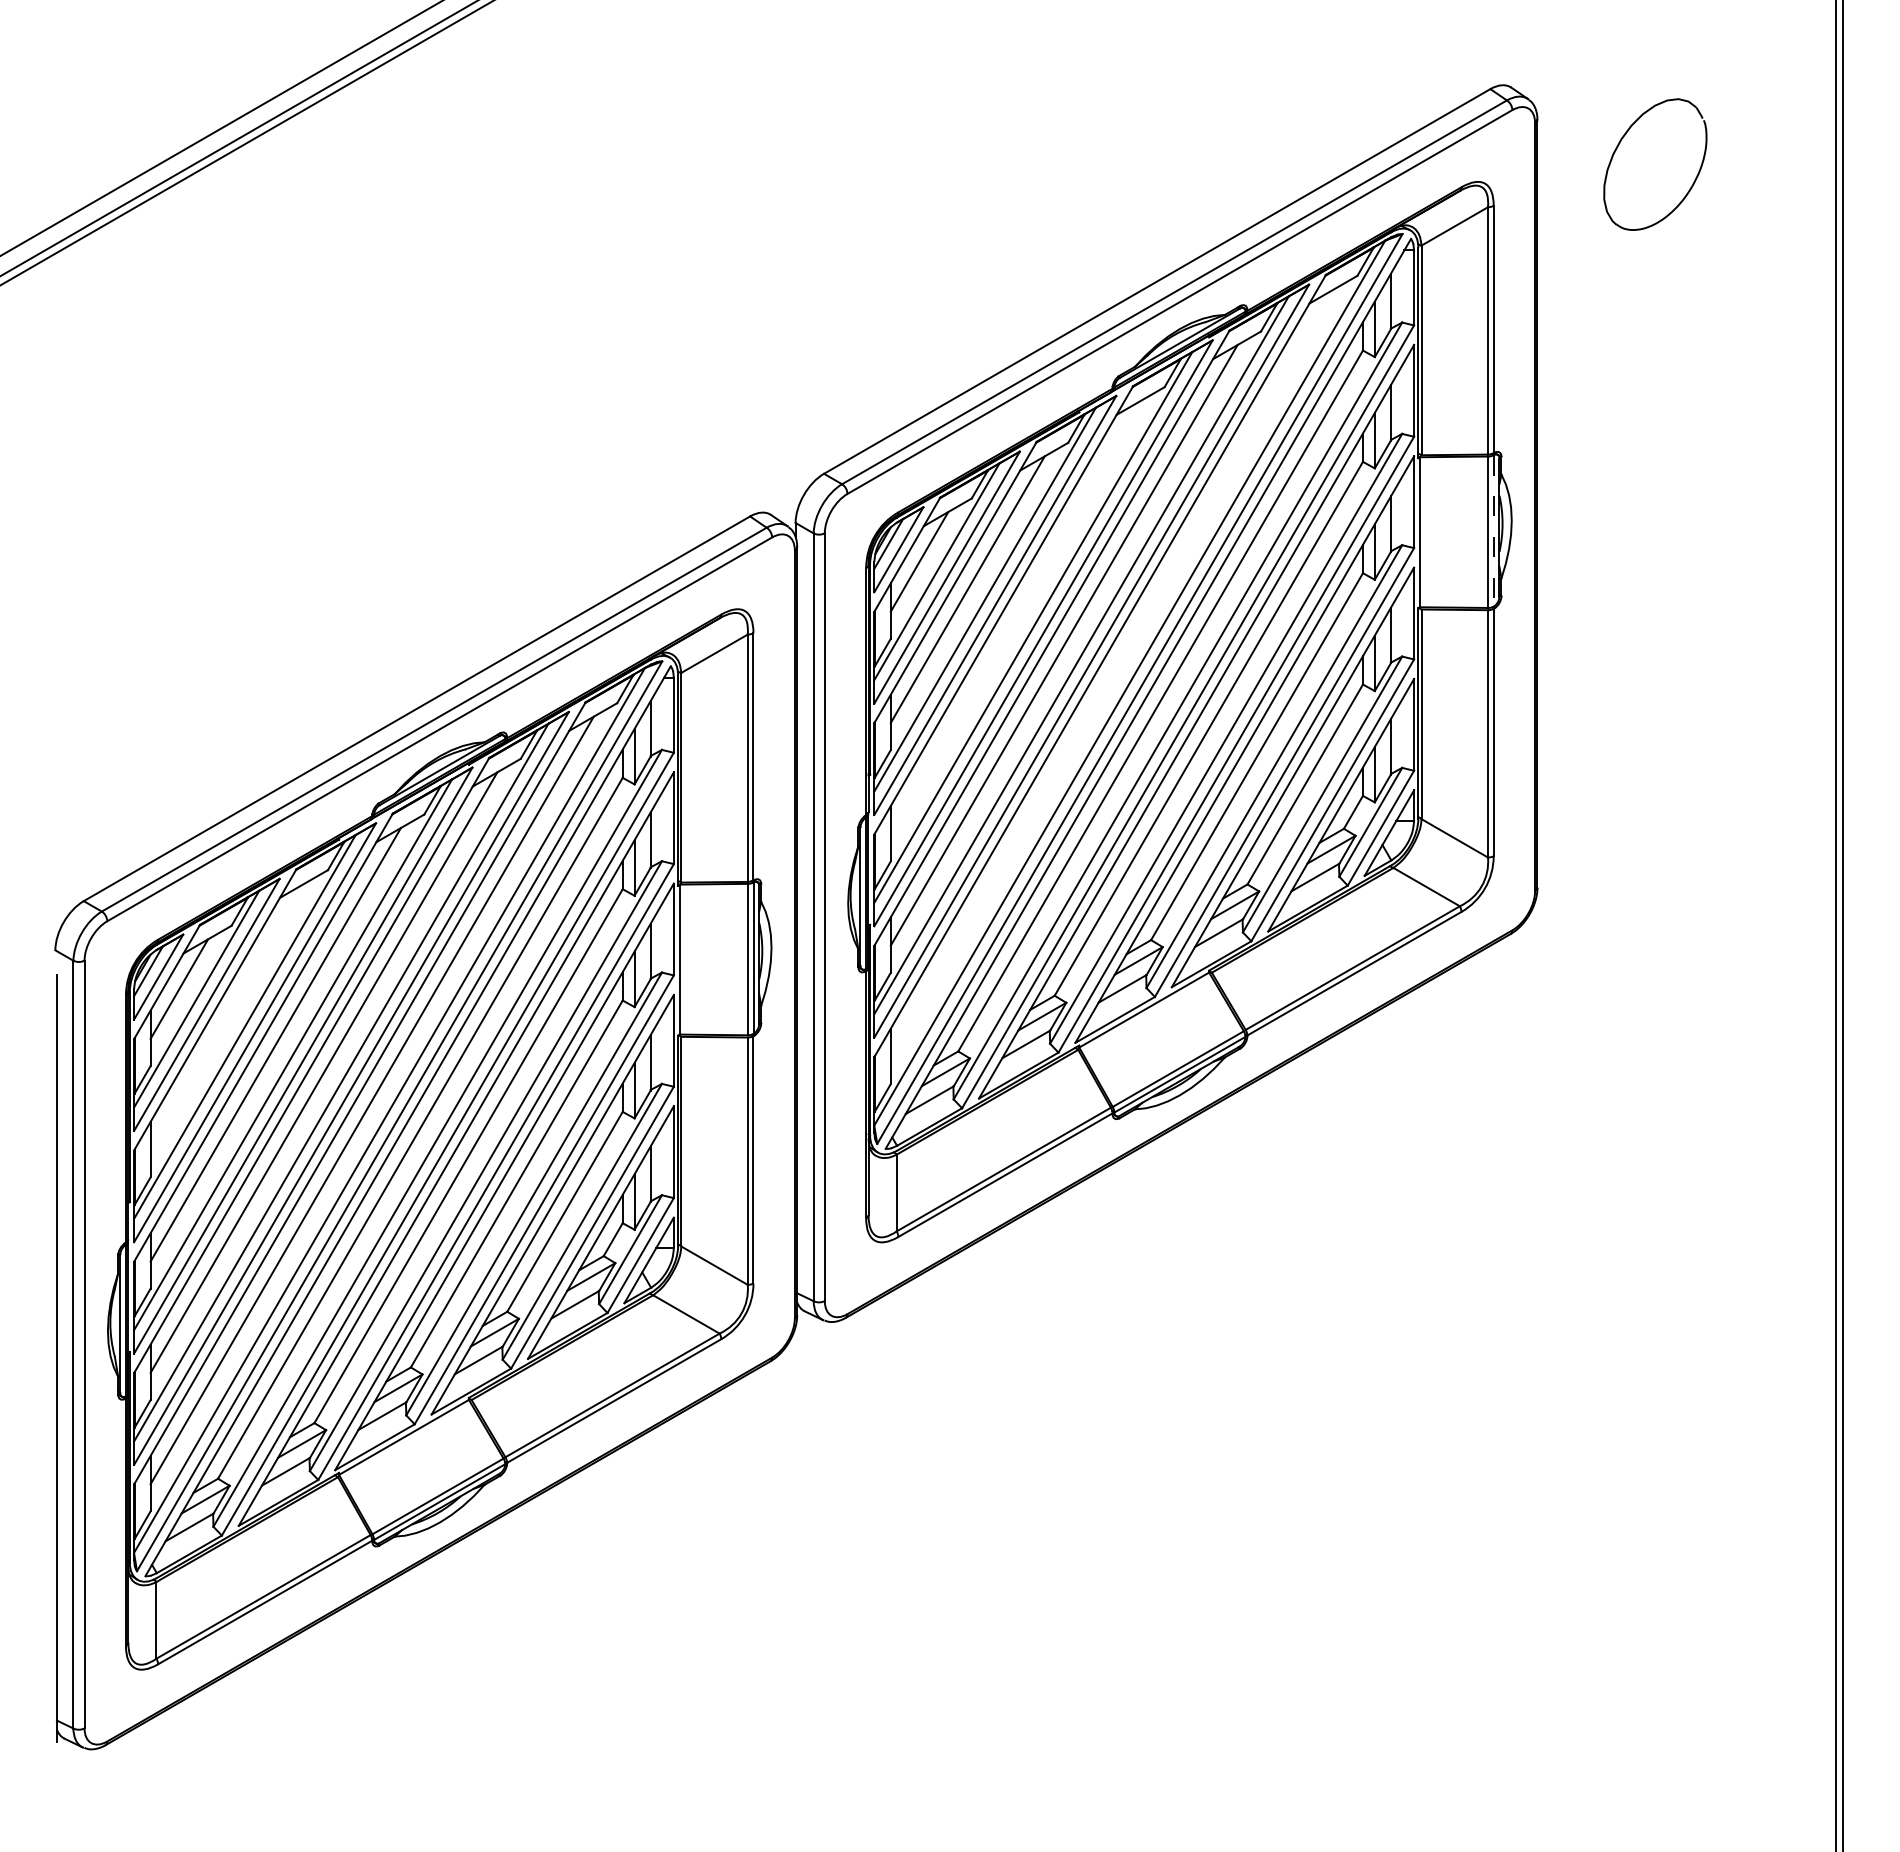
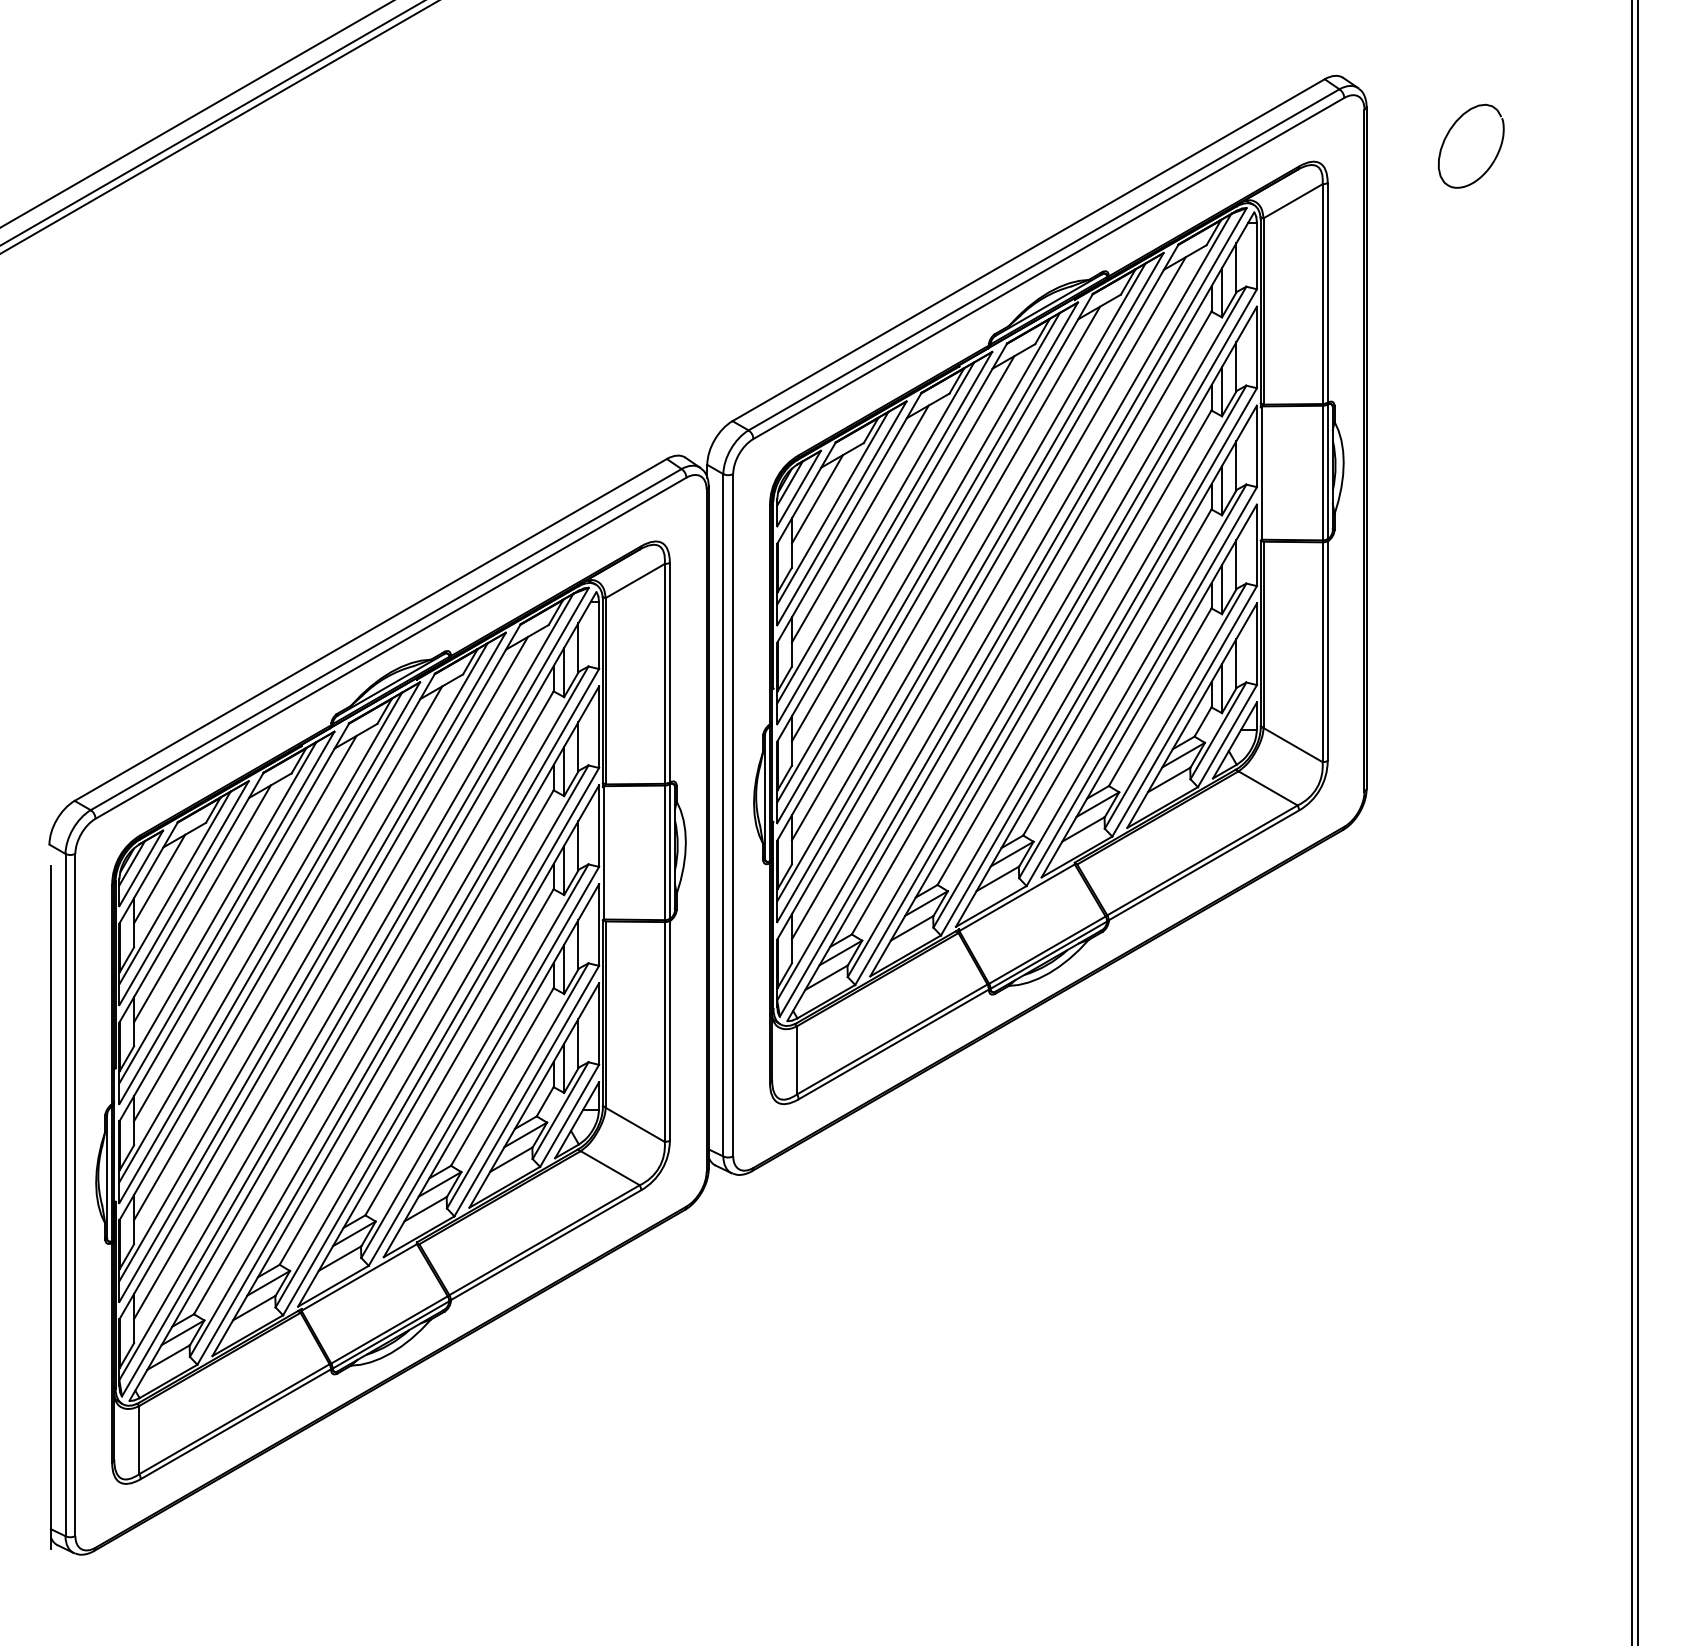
part: (1654, 164) -> (1470, 146), size x0.71
line: (1493, 530) -> (1327, 471), dashed -> solid
line: (1015, 617) -> (902, 548), added
line: (1111, 672) -> (988, 597), added
line: (227, 1016) -> (202, 903), added

